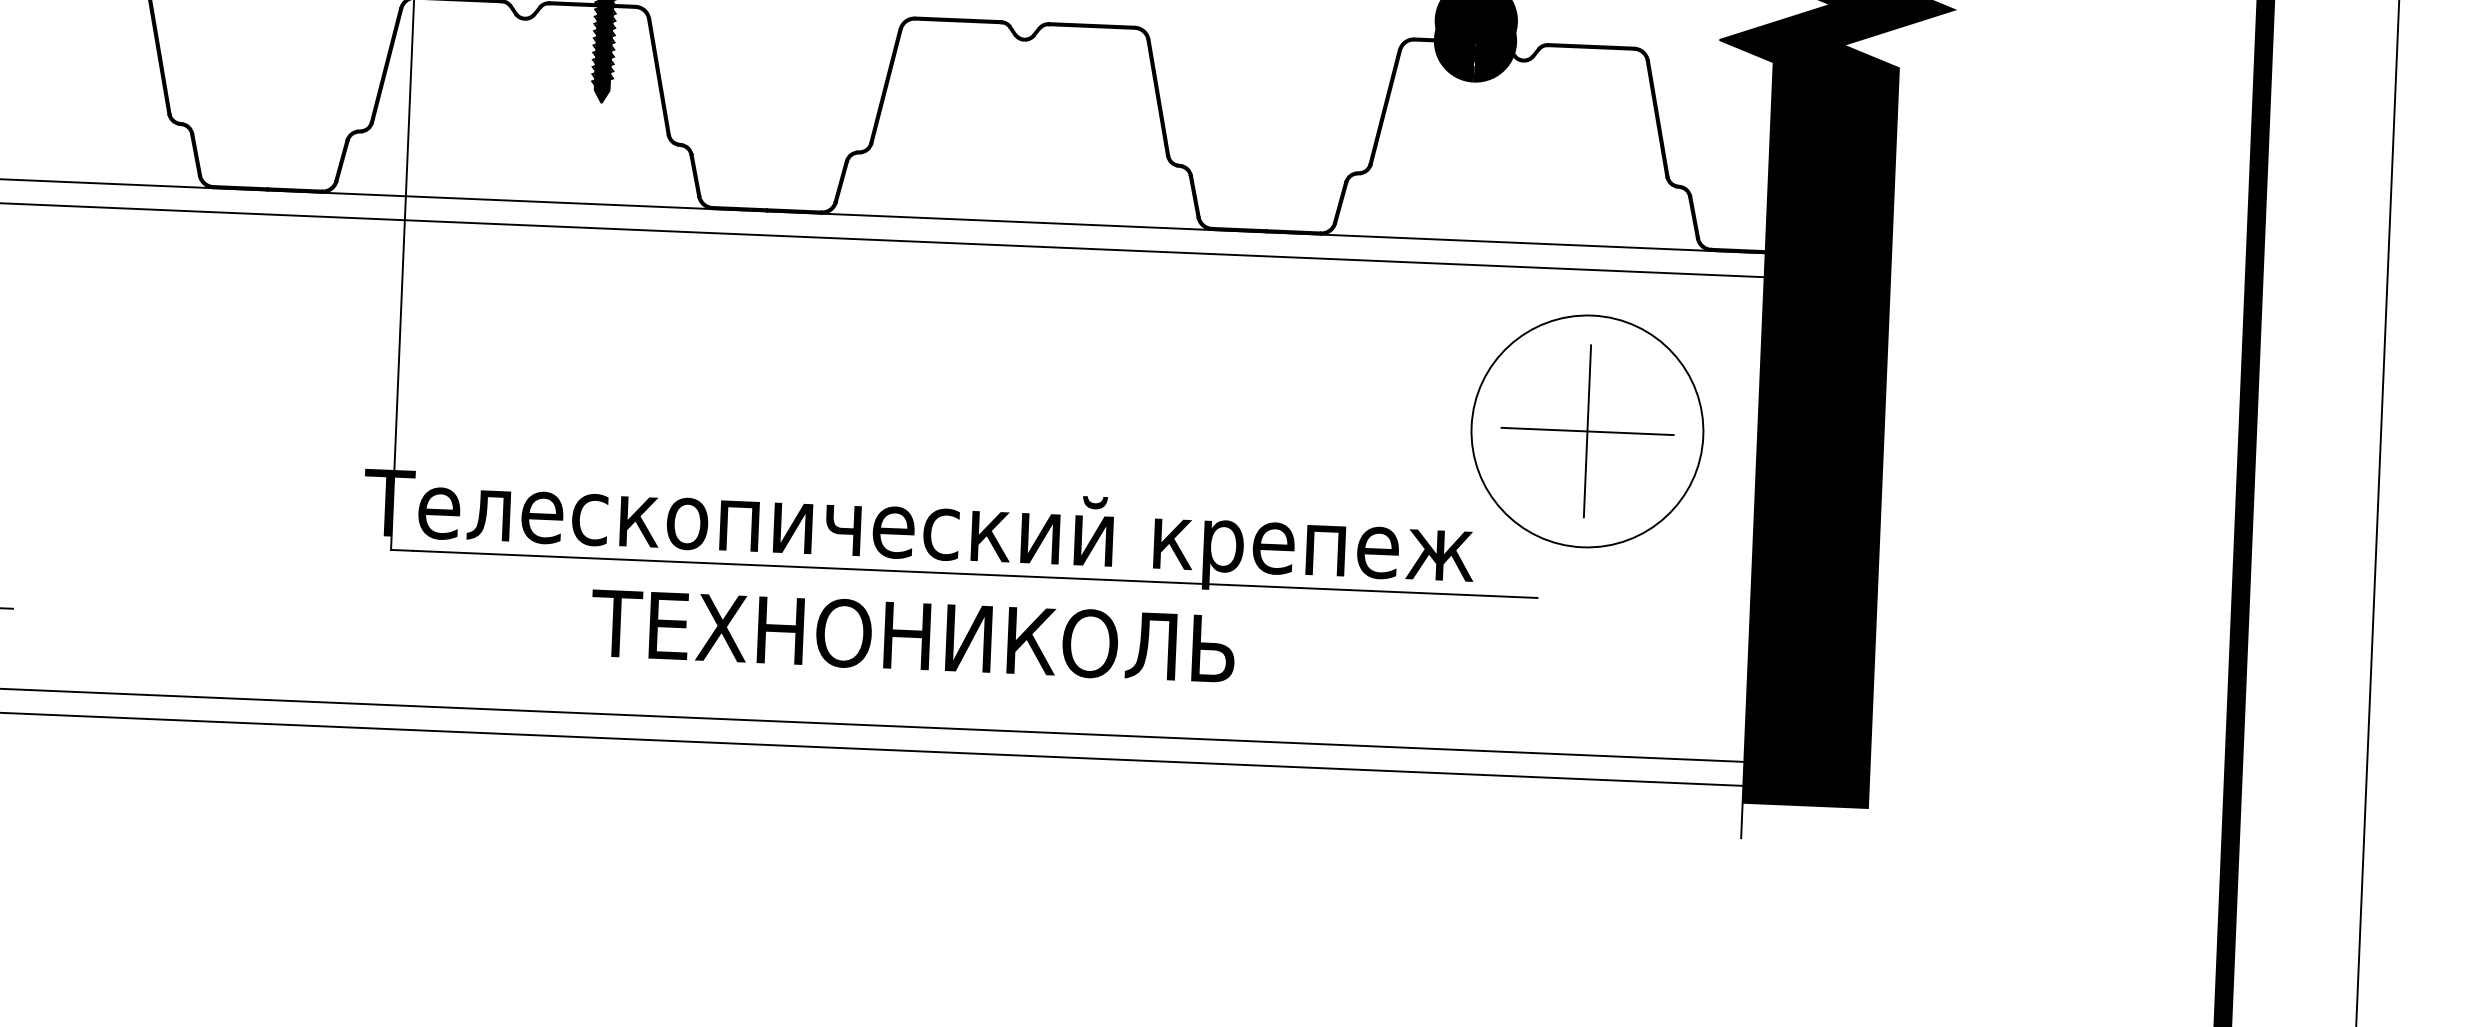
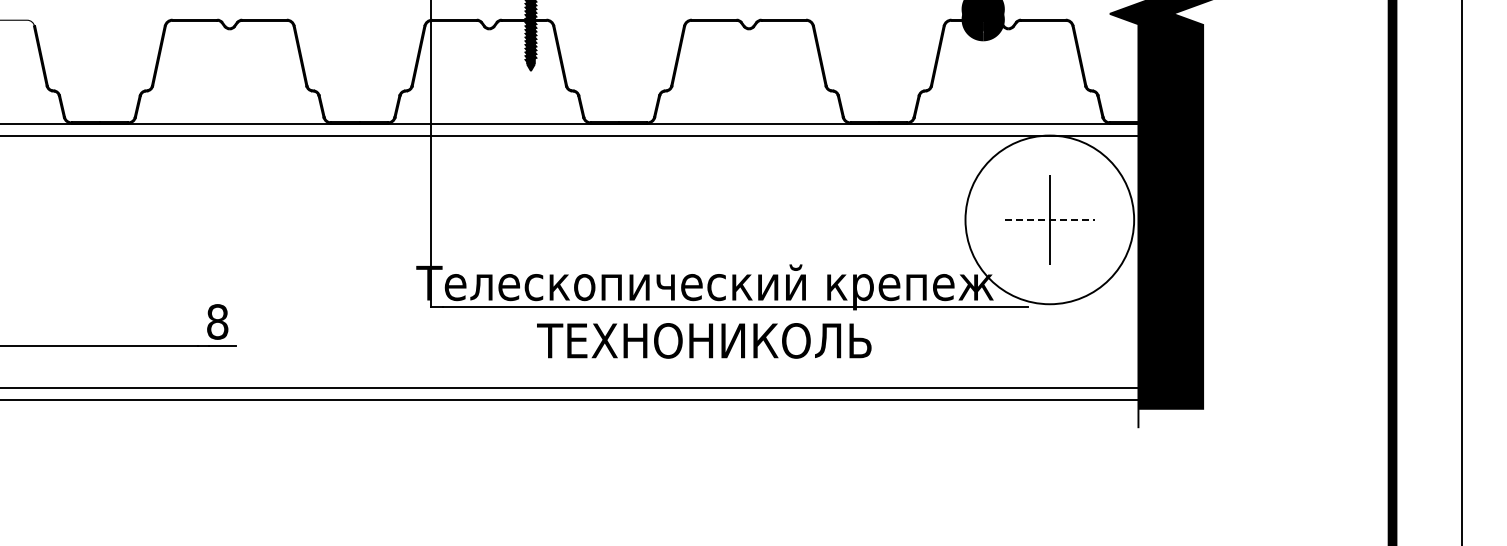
circle: (1586, 430) -> (1049, 219), size x1.4
line: (1588, 430) -> (1050, 219), solid -> dashed

